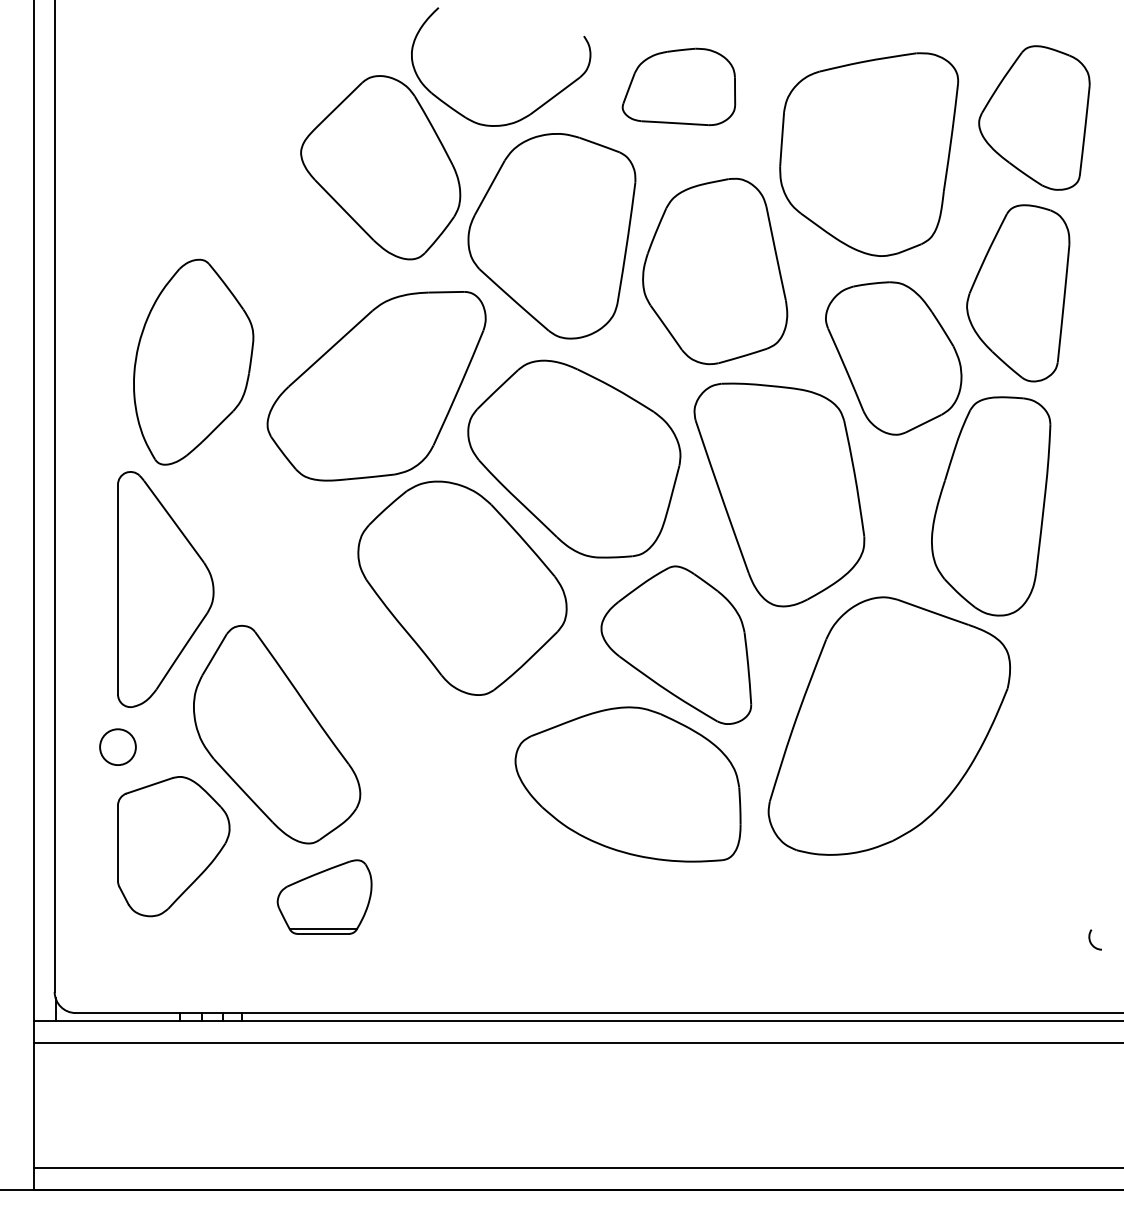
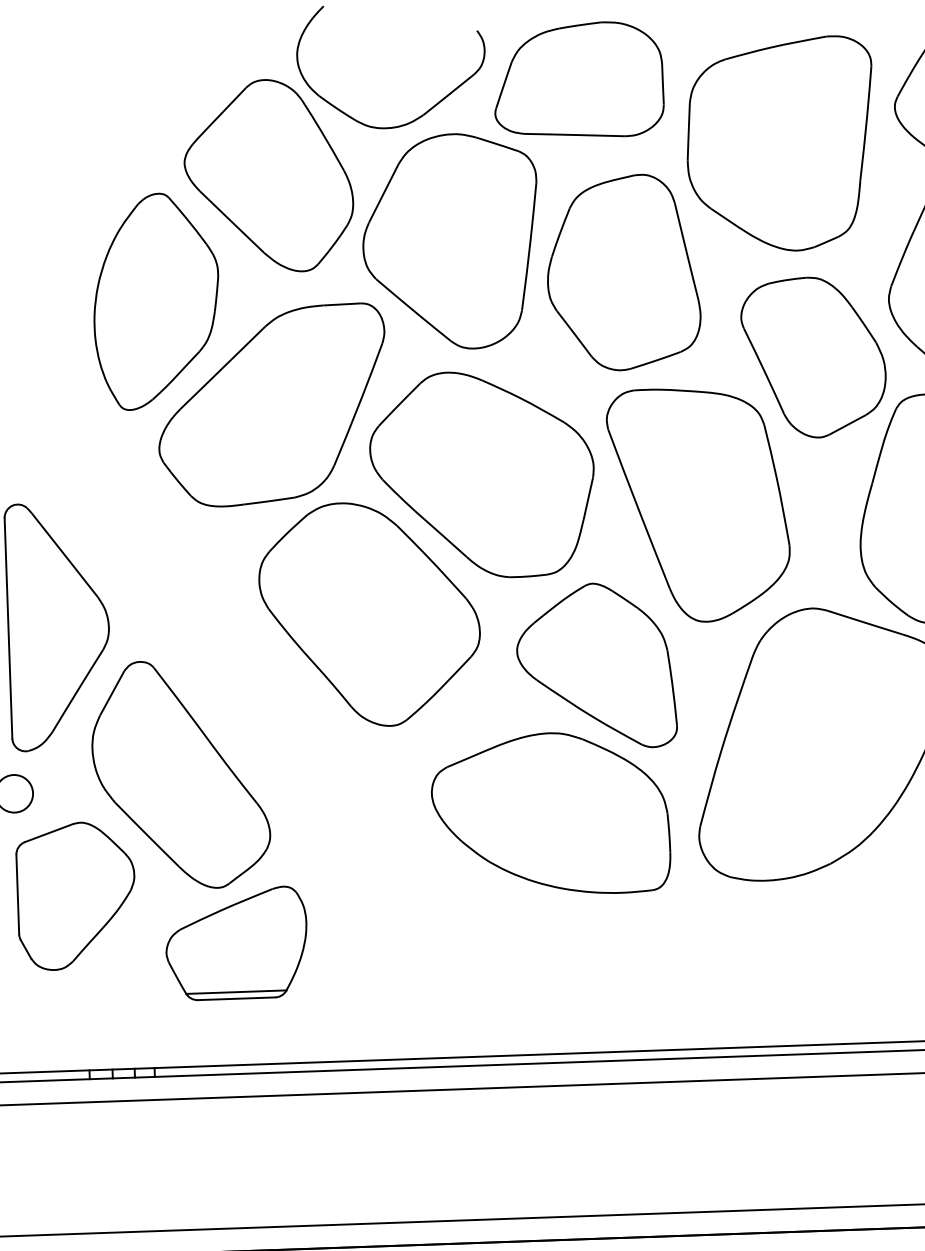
part: (678, 86) -> (578, 80), size x1.43
part: (193, 361) -> (156, 300), moved
part: (324, 896) -> (236, 942), size x1.43

